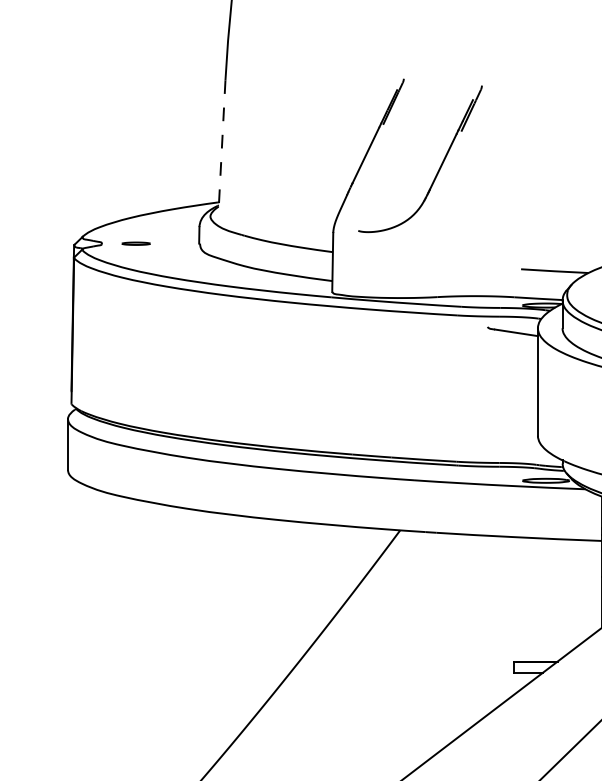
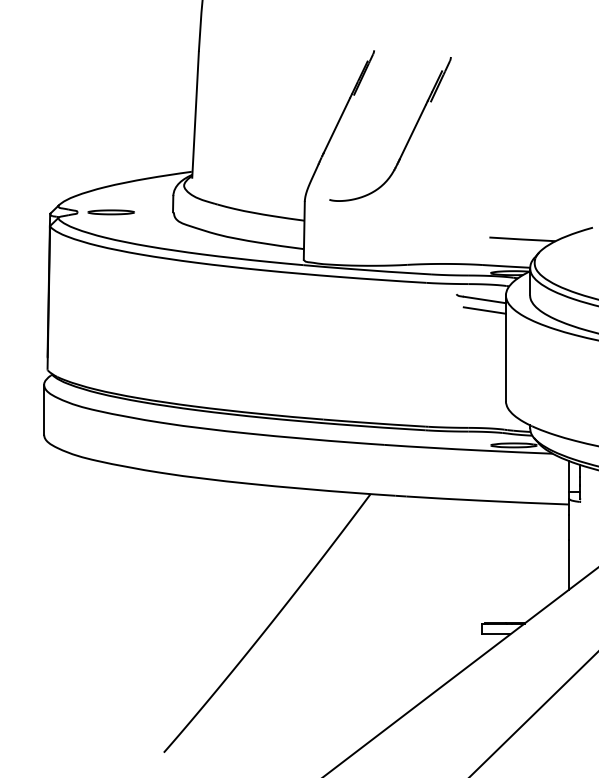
line: (222, 145) -> (195, 115), dashed -> solid
part: (135, 243) -> (110, 212), size x1.67
line: (516, 343) -> (484, 310), added

